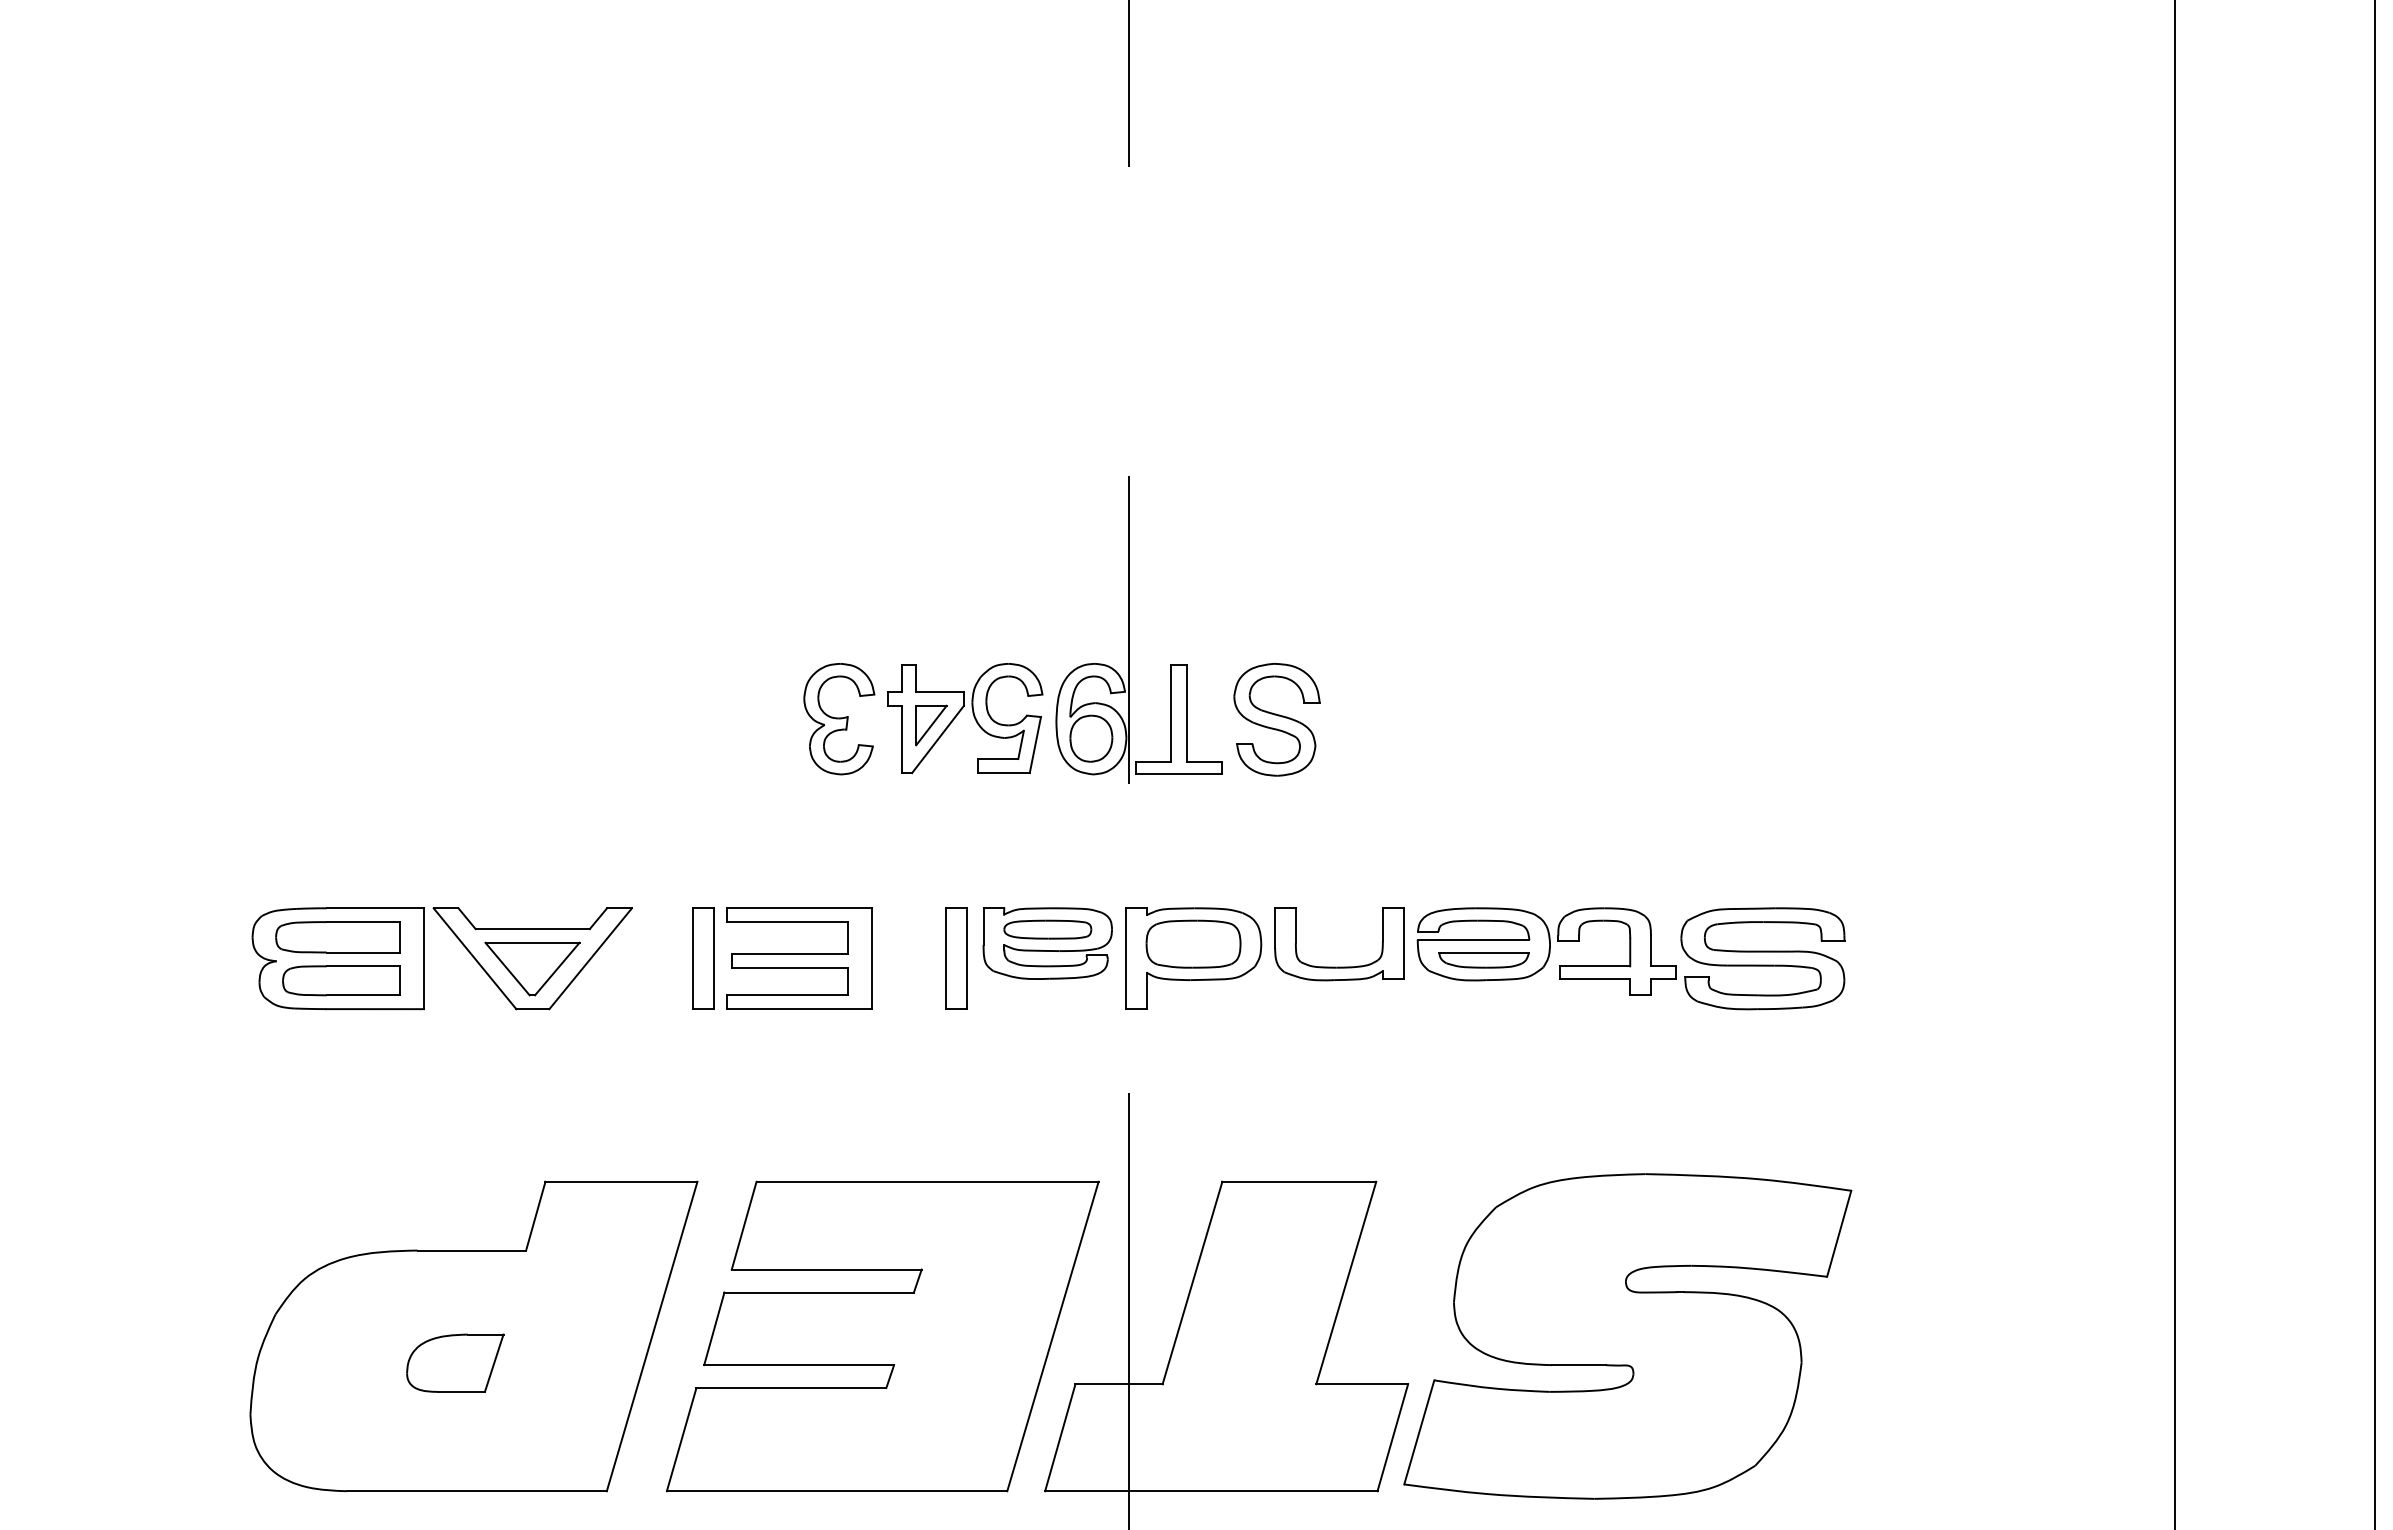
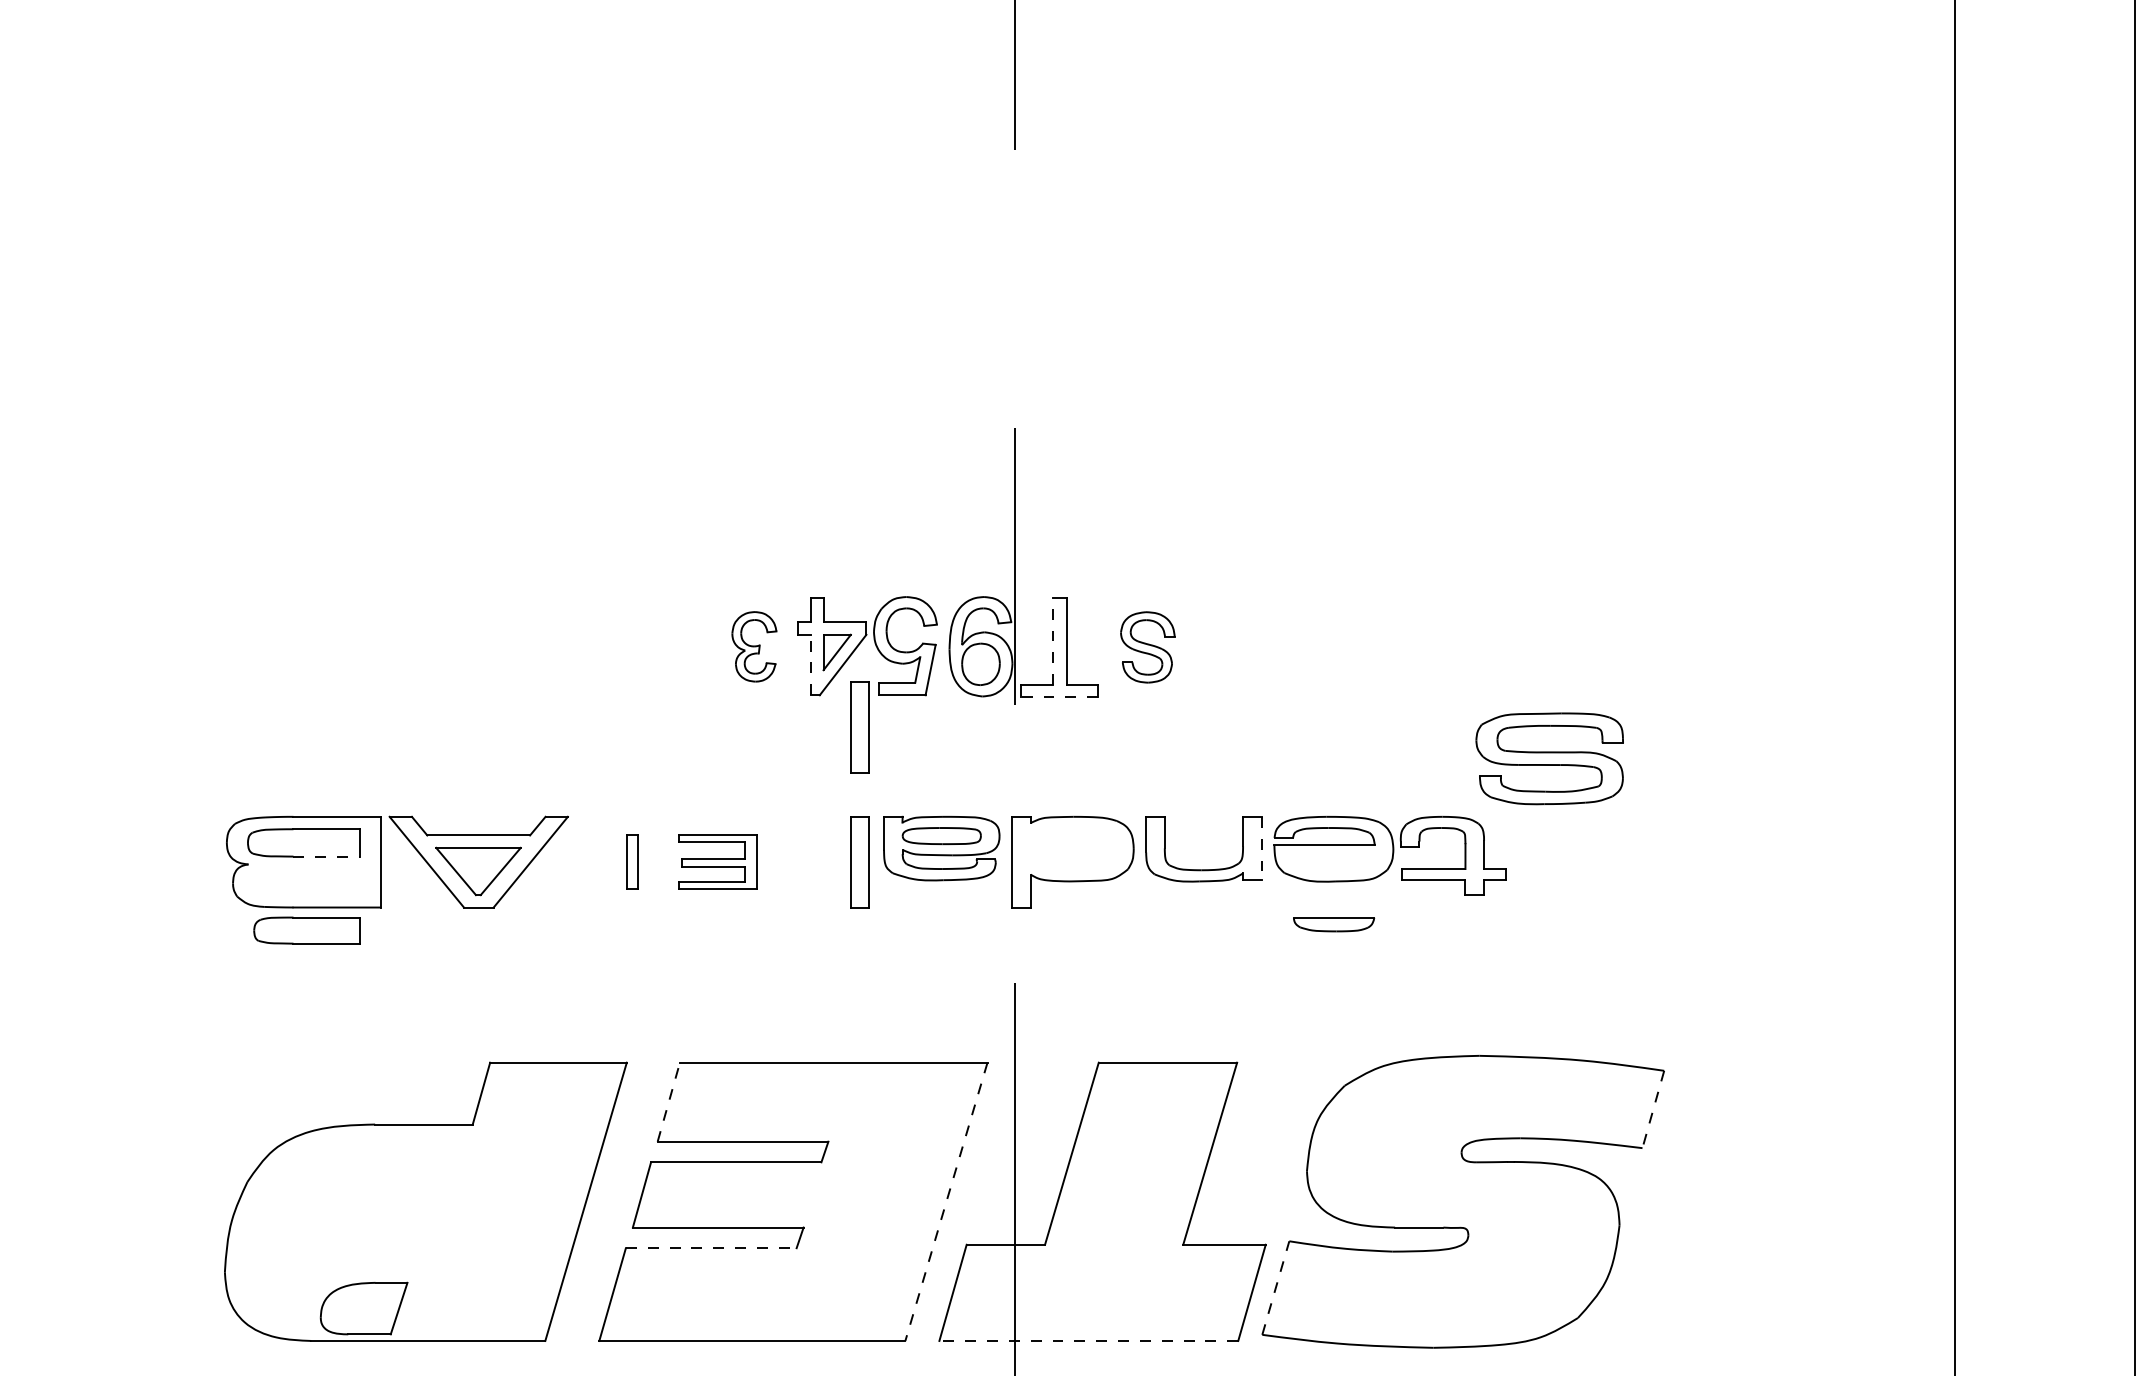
line: (1171, 713) -> (1053, 641), solid -> dashed
part: (839, 719) -> (754, 647), size x0.7
part: (1276, 719) -> (1147, 647), size x0.7
line: (902, 739) -> (811, 665), solid -> dashed
line: (1178, 774) -> (1059, 696), solid -> dashed
part: (956, 808) -> (859, 727), added
part: (1193, 943) -> (1072, 848), removed
line: (1403, 944) -> (1261, 849), solid -> dashed
line: (363, 952) -> (326, 856), solid -> dashed
part: (703, 958) -> (632, 861), size x0.6
part: (799, 958) -> (718, 861), size x0.6
part: (1762, 958) -> (1549, 758), moved
part: (1483, 960) -> (1333, 924), moved
part: (341, 980) -> (306, 930), moved
line: (744, 1225) -> (669, 1102), solid -> dashed
line: (1839, 1233) -> (1653, 1109), solid -> dashed
line: (1052, 1336) -> (946, 1201), solid -> dashed
part: (455, 1362) -> (364, 1307), moved
line: (791, 1388) -> (711, 1248), solid -> dashed
line: (1419, 1431) -> (1275, 1287), solid -> dashed
line: (1210, 1491) -> (1088, 1341), solid -> dashed

